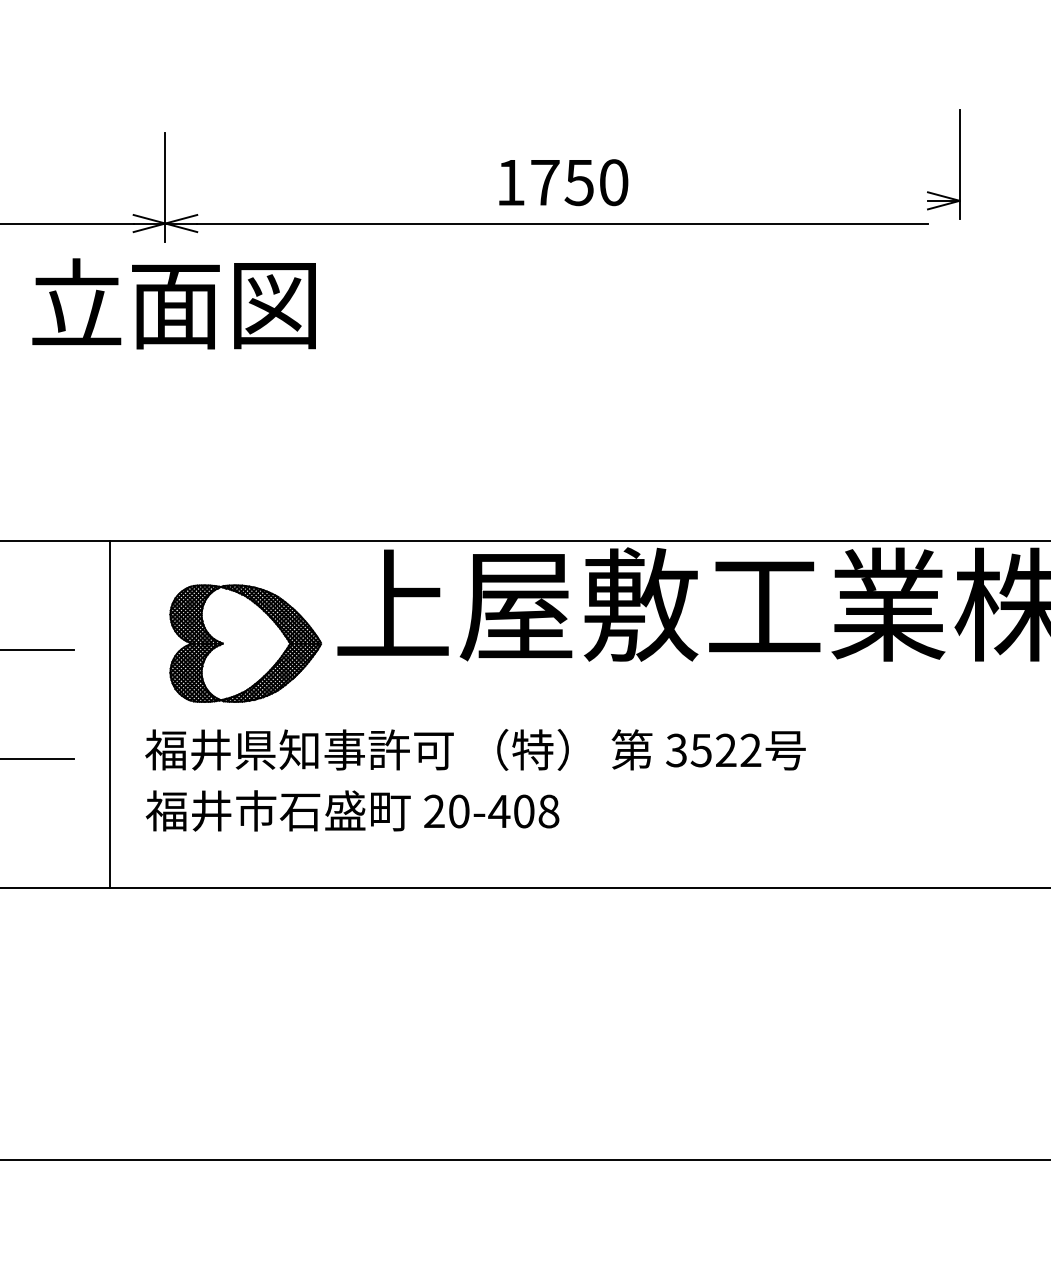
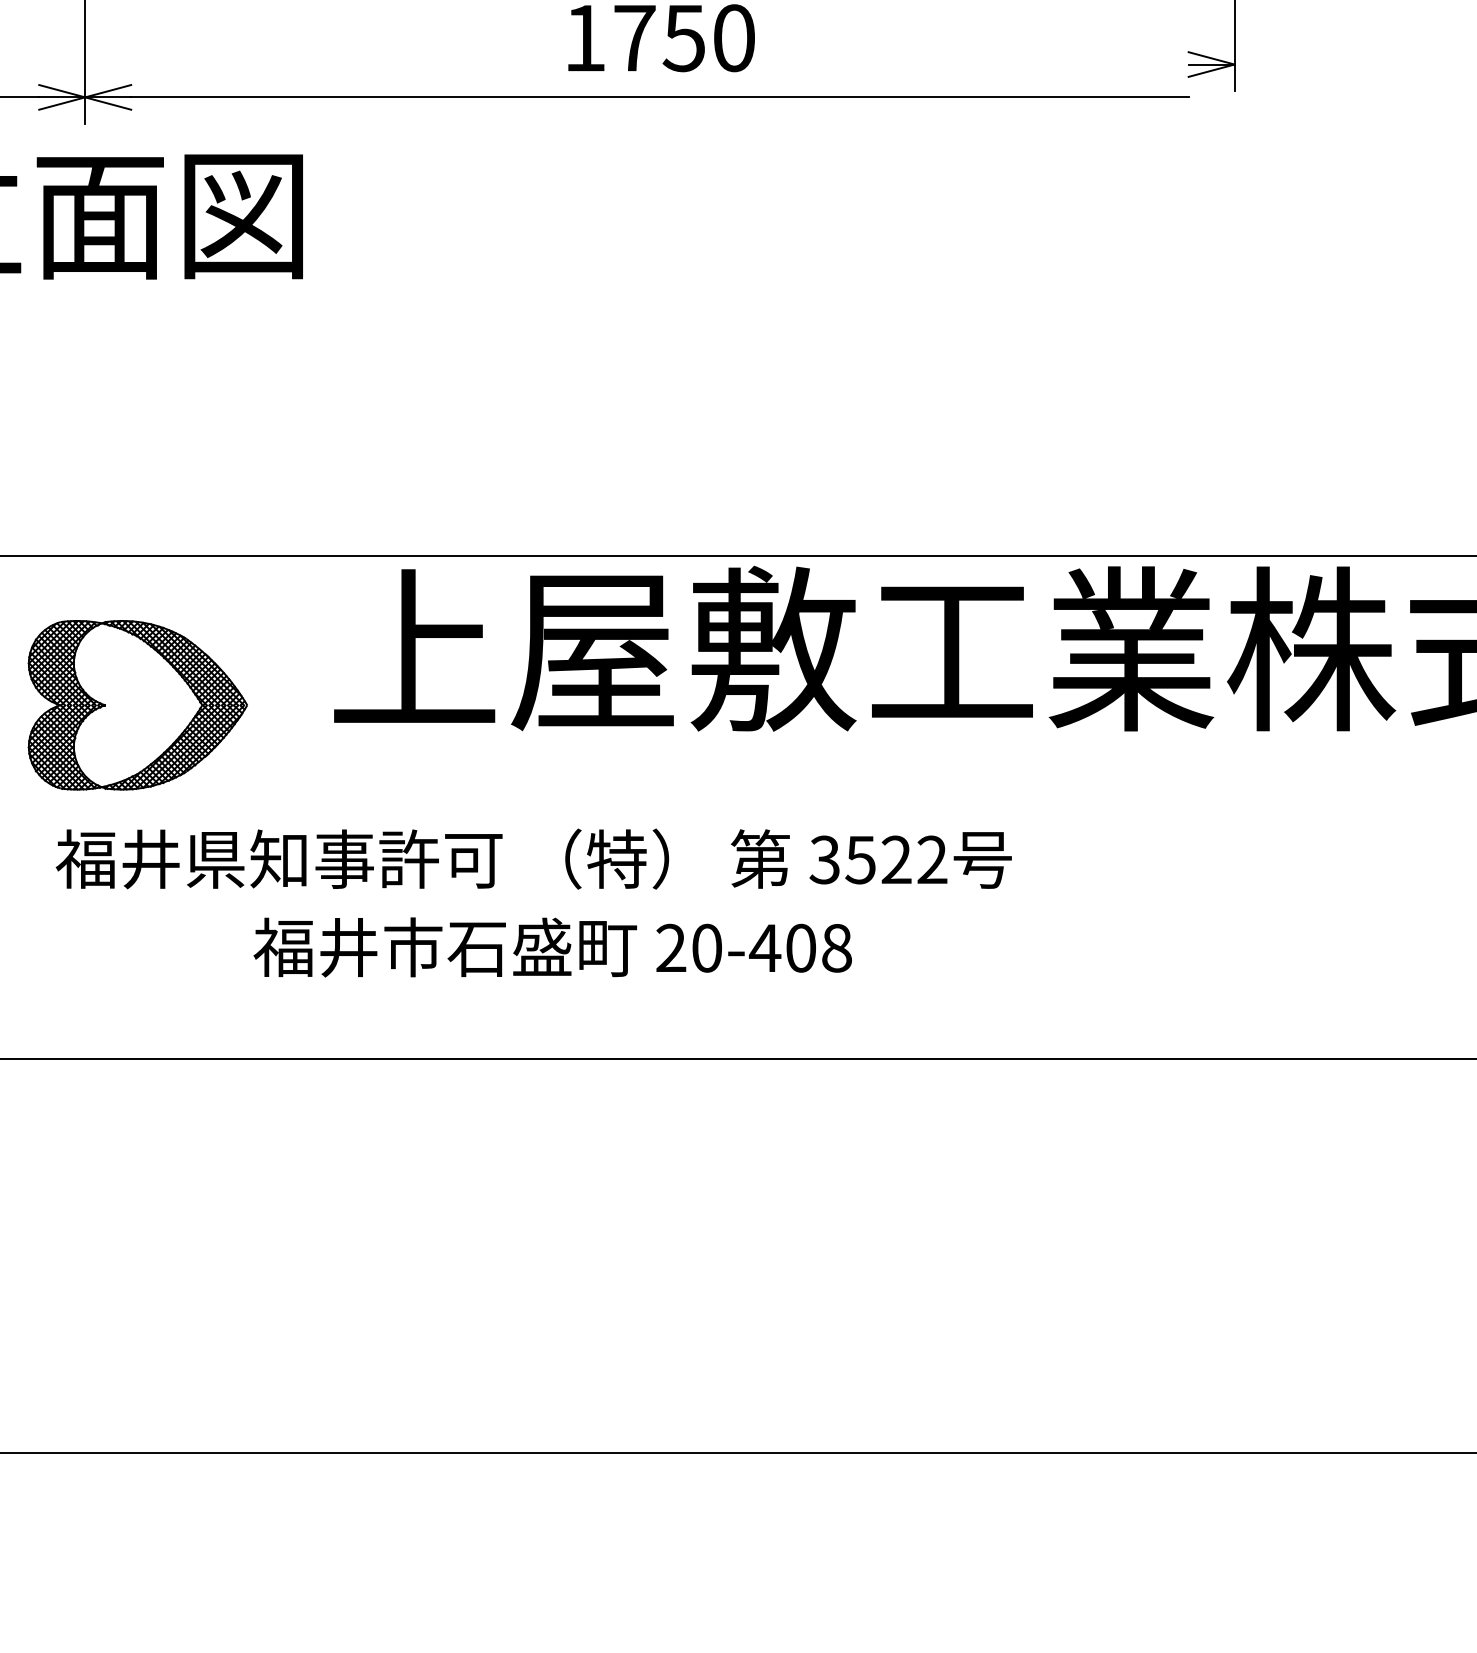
part: (245, 643) -> (137, 705), moved
line: (110, 713) -> (5, 806), removed
text: (352, 810) -> (552, 946), moved

